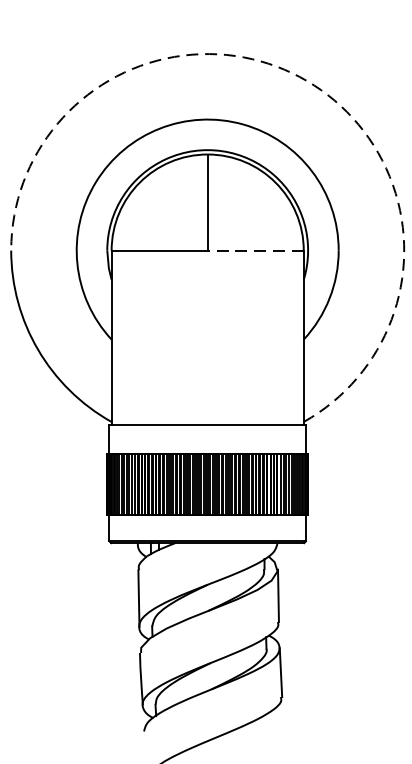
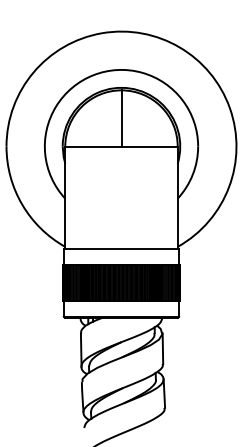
arc: (306, 81) -> (179, 47), dashed -> solid
line: (255, 250) -> (149, 146), dashed -> solid

